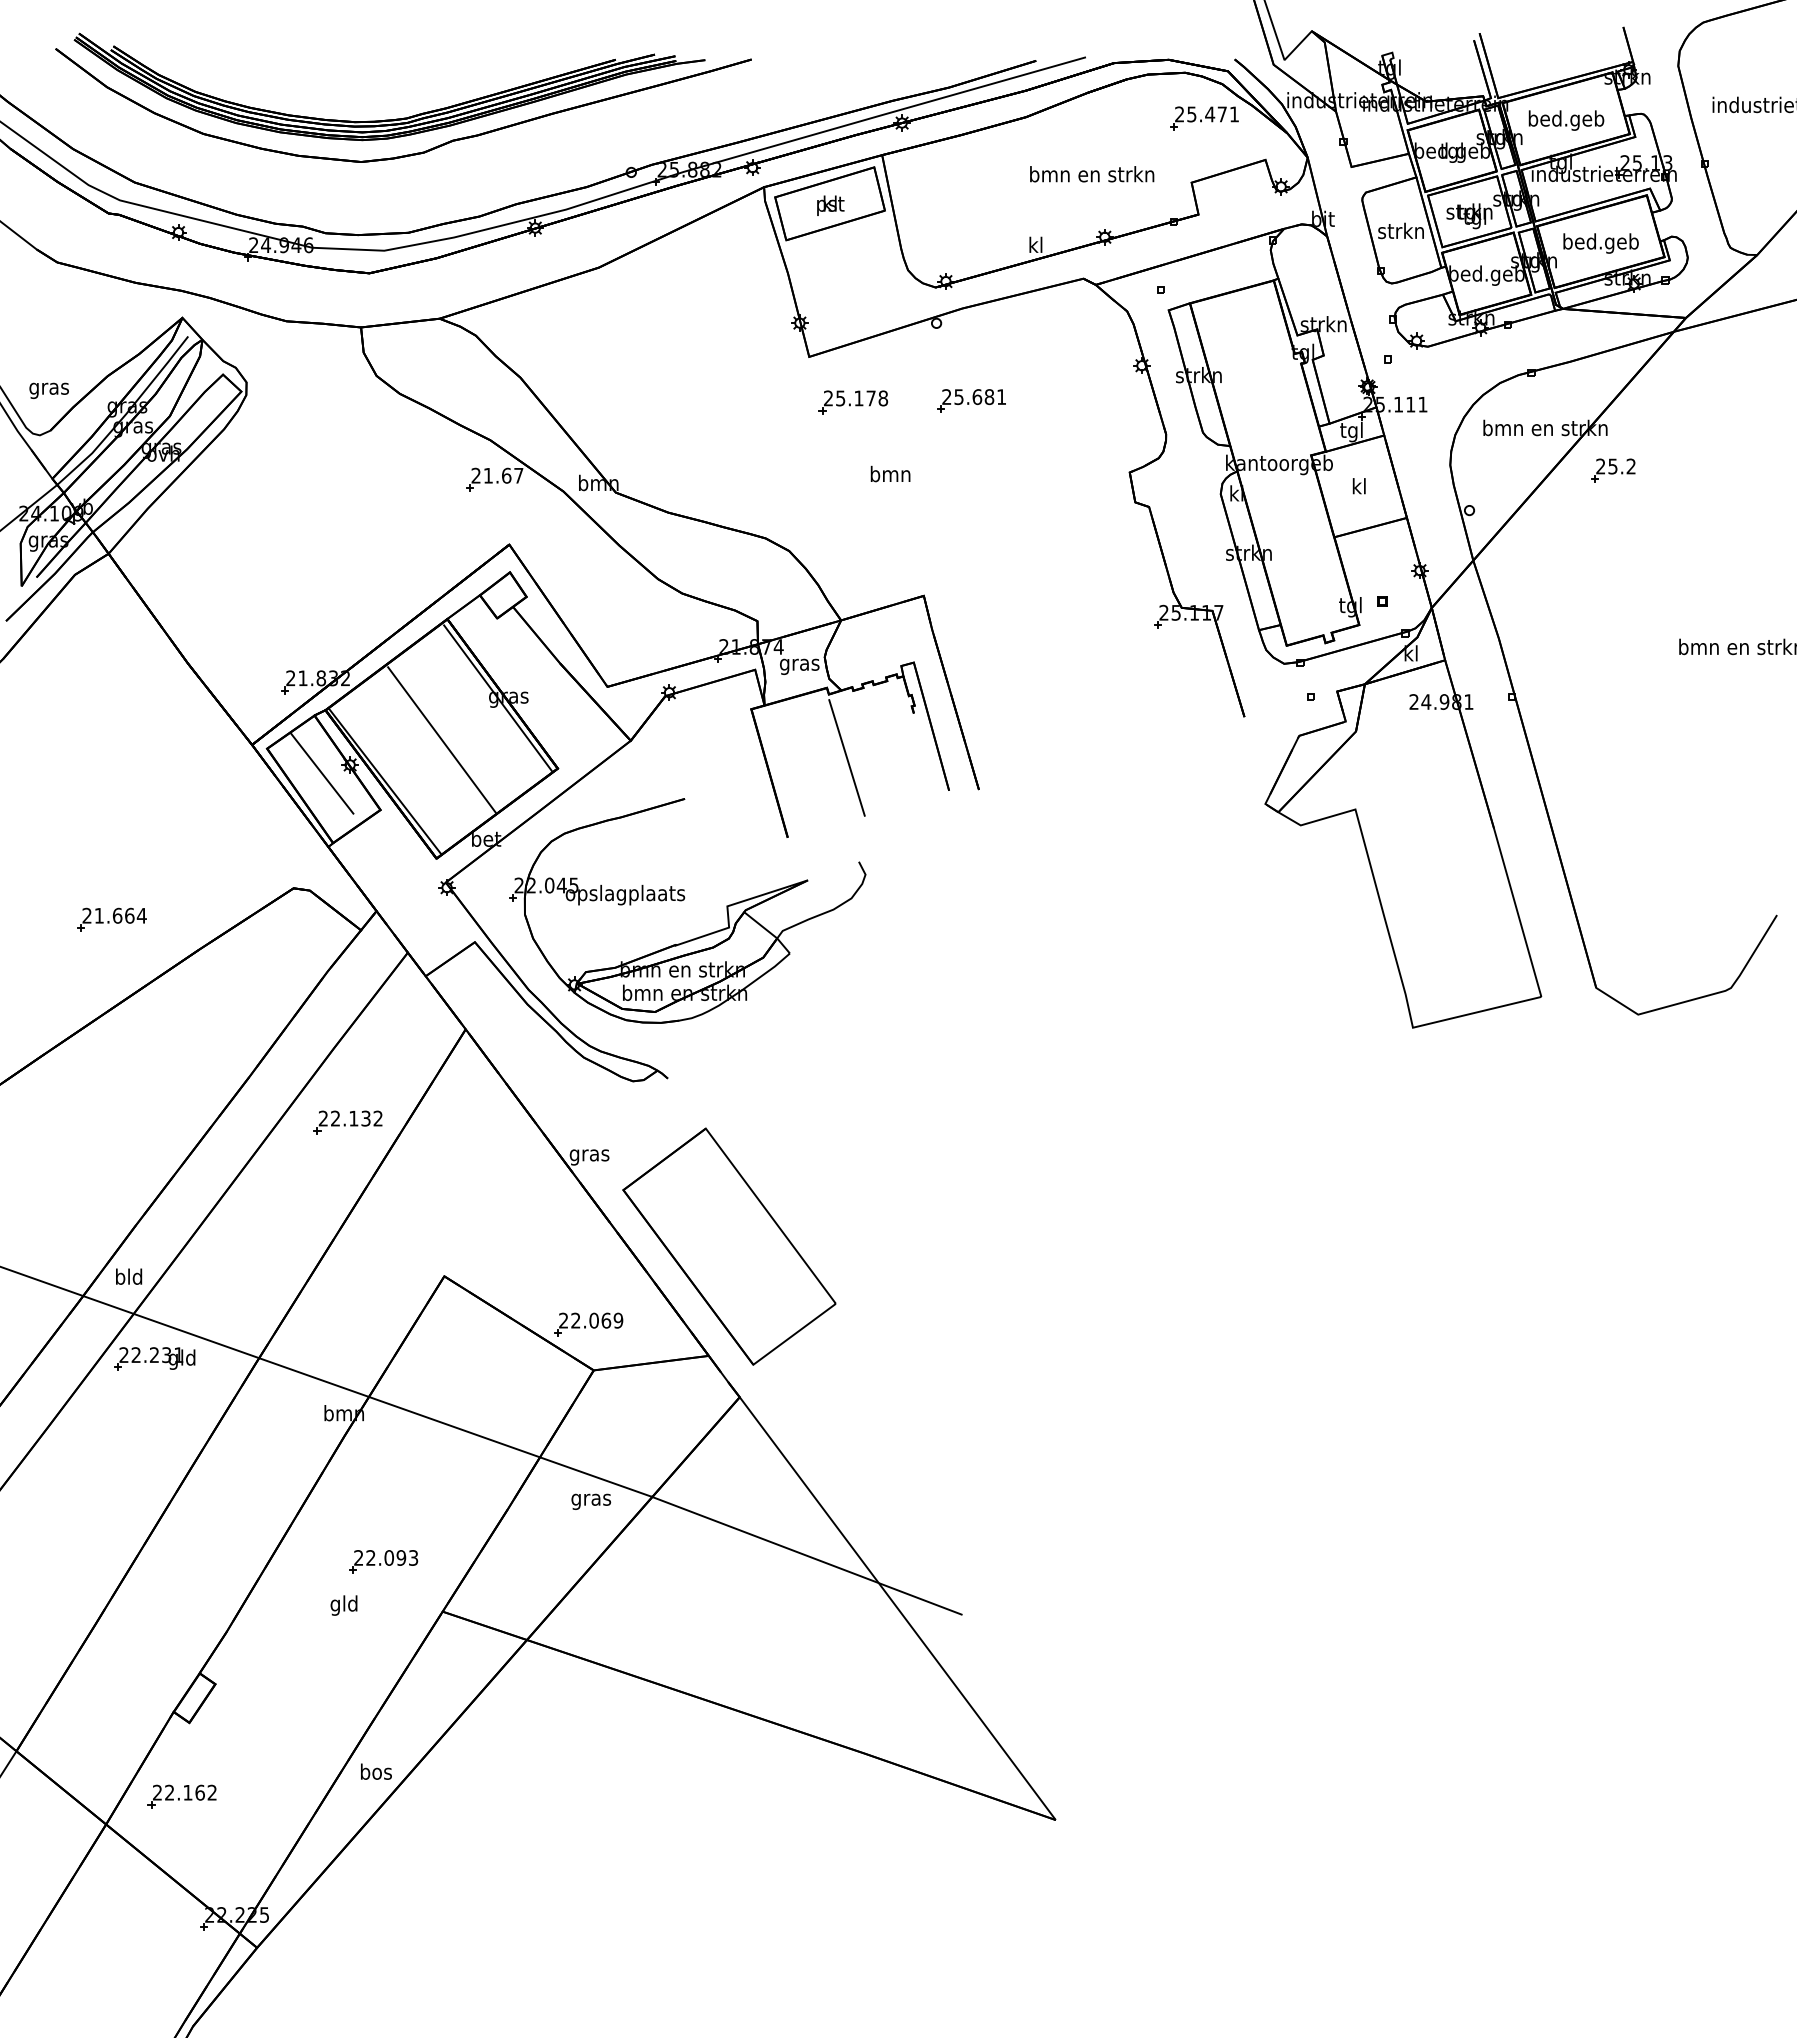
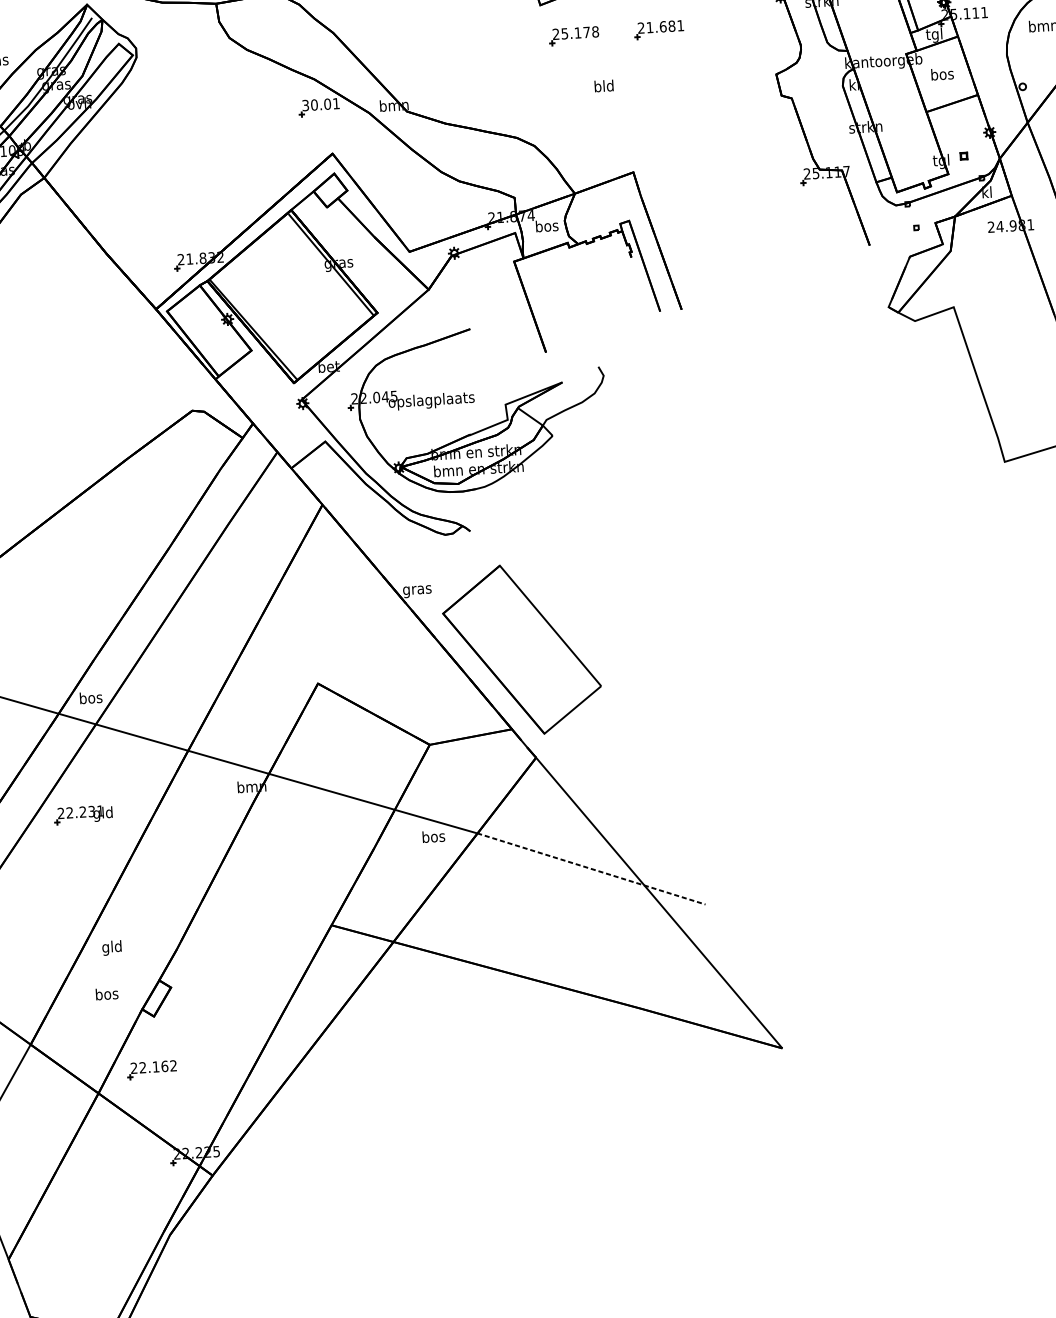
text: (958, 397) -> (649, 27), 25.681 -> 21.681
text: (890, 473) -> (604, 85), bmn -> bld
text: (497, 475) -> (321, 104), 21.67 -> 30.01
text: (1359, 486) -> (942, 74), kl -> bos
text: (799, 664) -> (546, 227), gras -> bos
line: (441, 739) -> (292, 297), removed
line: (846, 757) -> (584, 292), removed
line: (322, 773) -> (208, 326), removed
part: (111, 919) -> (62, 441), removed
part: (347, 1122) -> (241, 577), removed
text: (128, 1276) -> (90, 697), bld -> bos
part: (588, 1324) -> (423, 712), removed
part: (154, 1358) -> (83, 814), moved
text: (591, 1499) -> (433, 837), gras -> bos
line: (806, 1555) -> (591, 868), solid -> dashed
part: (383, 1561) -> (286, 891), removed
text: (343, 1605) -> (111, 948), moved
text: (376, 1771) -> (107, 993), moved

